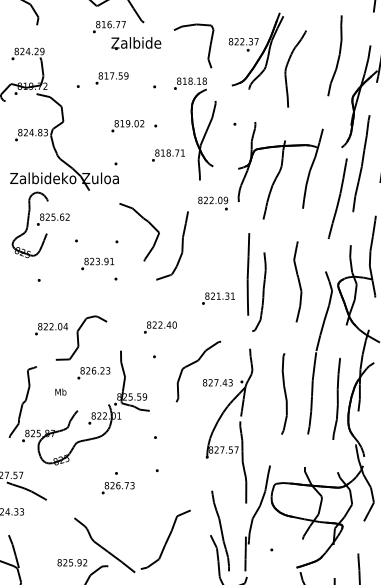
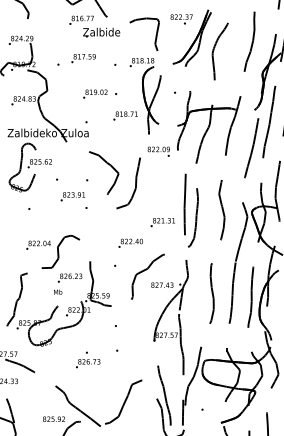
text: (243, 44) -> (181, 19), moved
text: (160, 327) -> (130, 243), moved
text: (60, 391) -> (57, 291), moved

